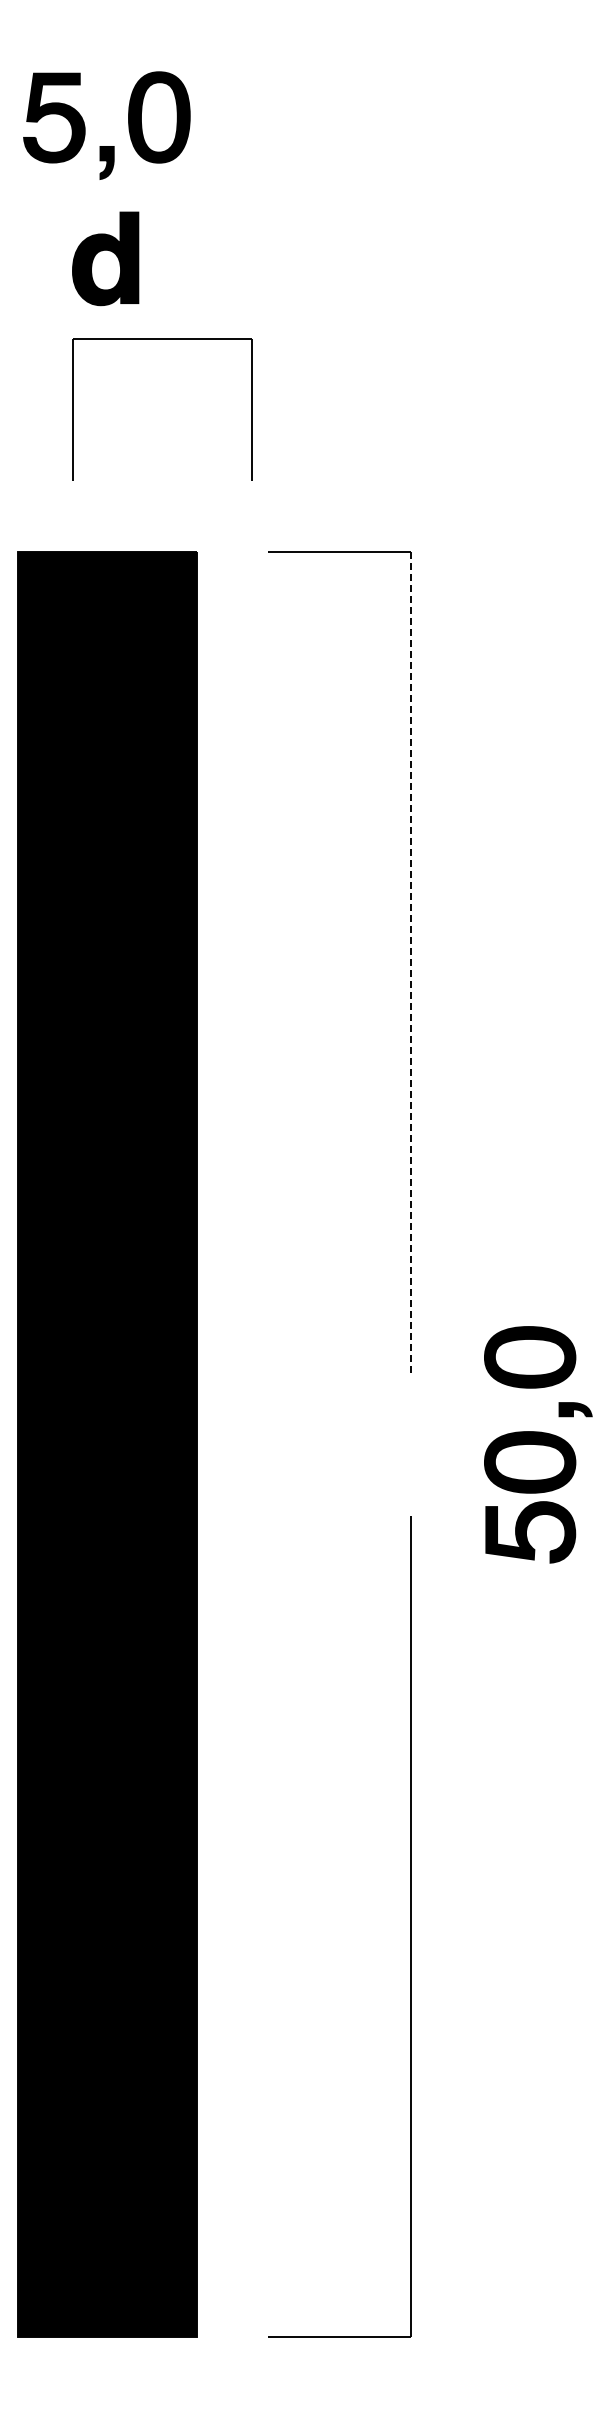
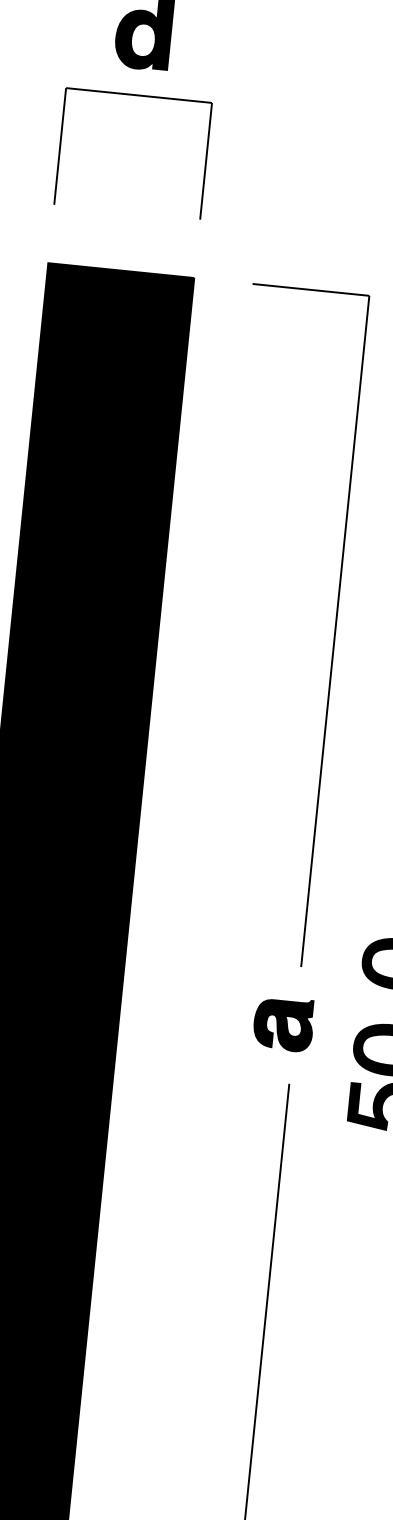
part: (162, 339) -> (138, 96), moved
line: (411, 962) -> (335, 631), dashed -> solid
part: (396, 1443) -> (283, 1023), added

